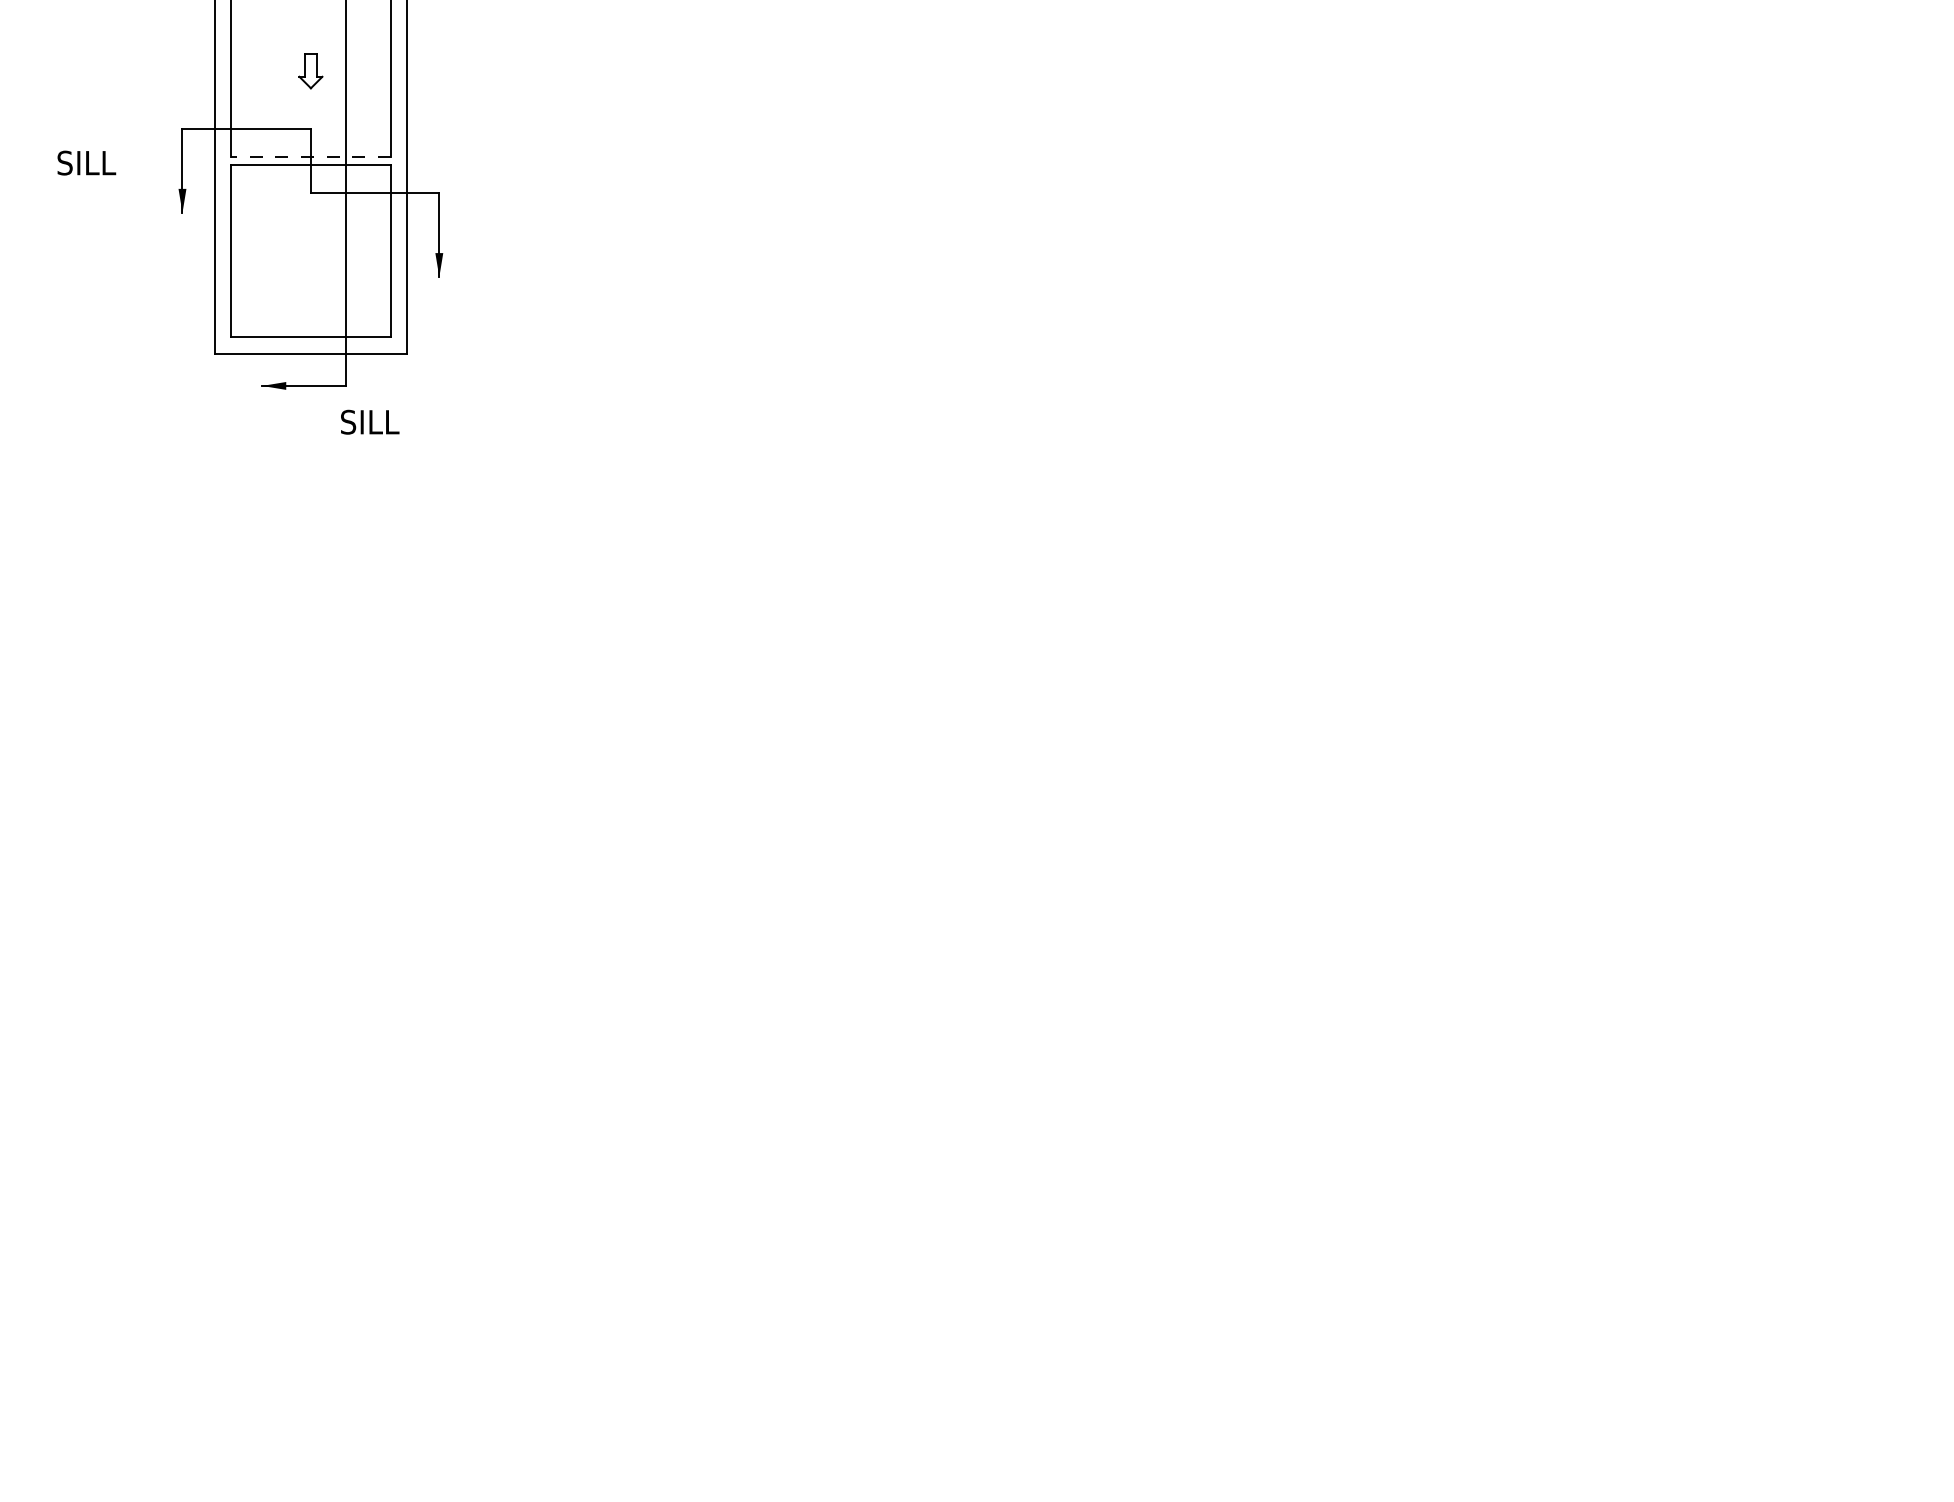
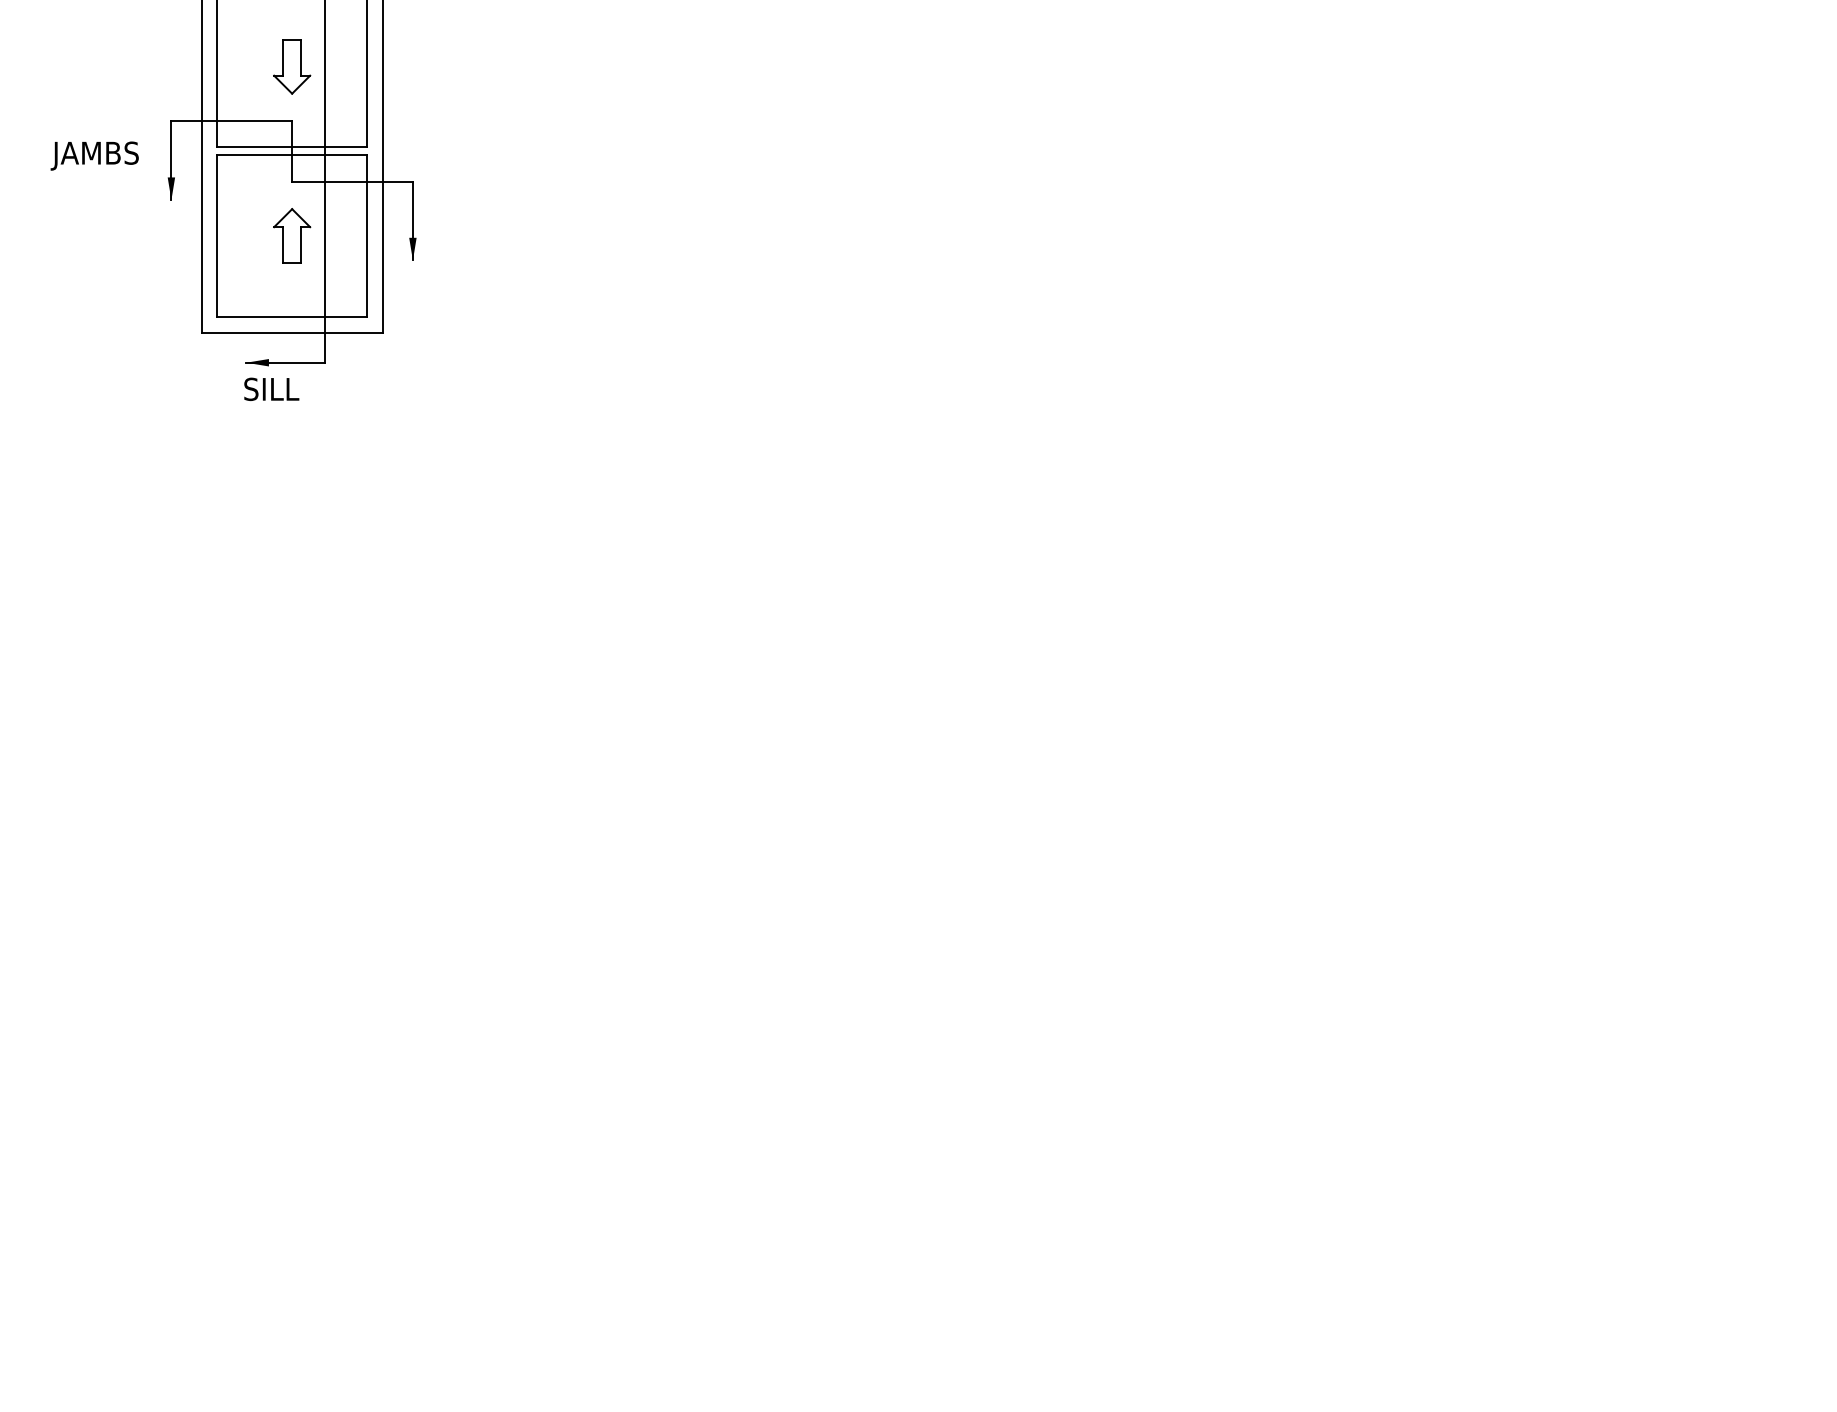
part: (310, 70) -> (291, 66), size x1.67
line: (310, 156) -> (291, 146), dashed -> solid
text: (100, 165) -> (94, 155), SILL -> JAMBS
part: (310, 250) -> (291, 235), added
text: (370, 421) -> (272, 388), moved

